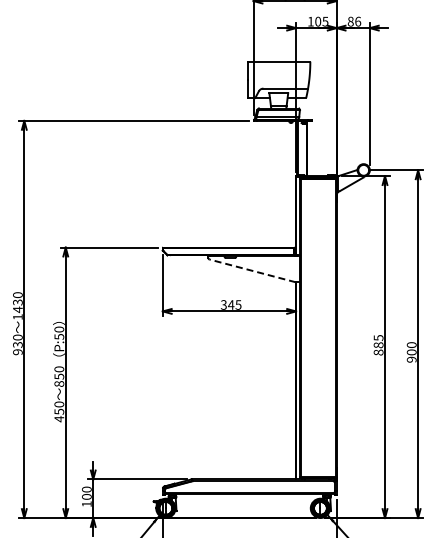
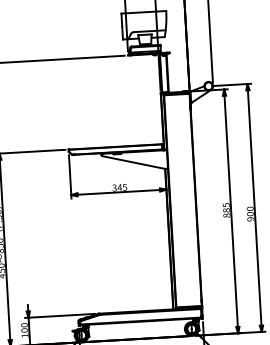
line: (252, 270) -> (133, 162), dashed -> solid

